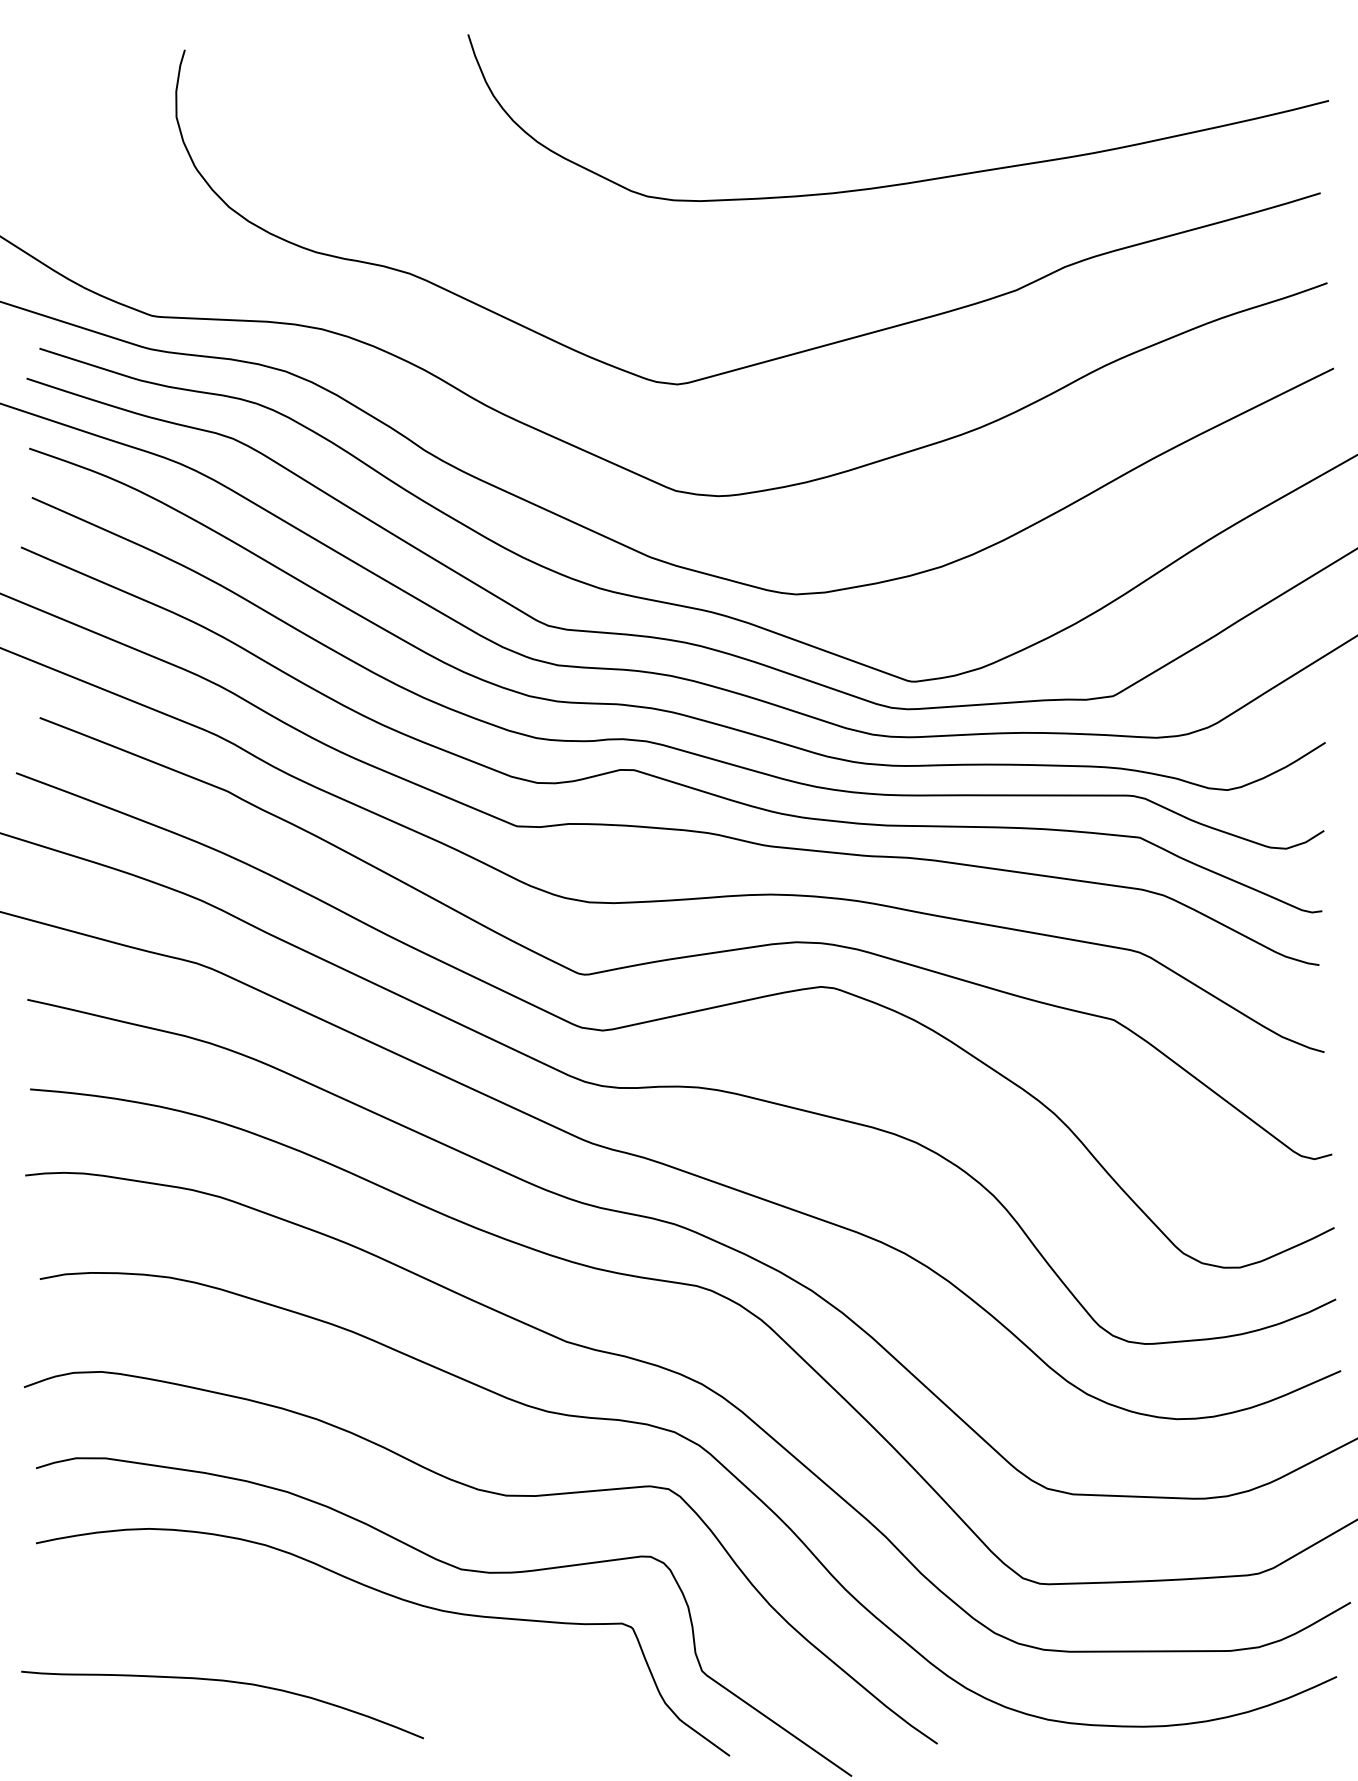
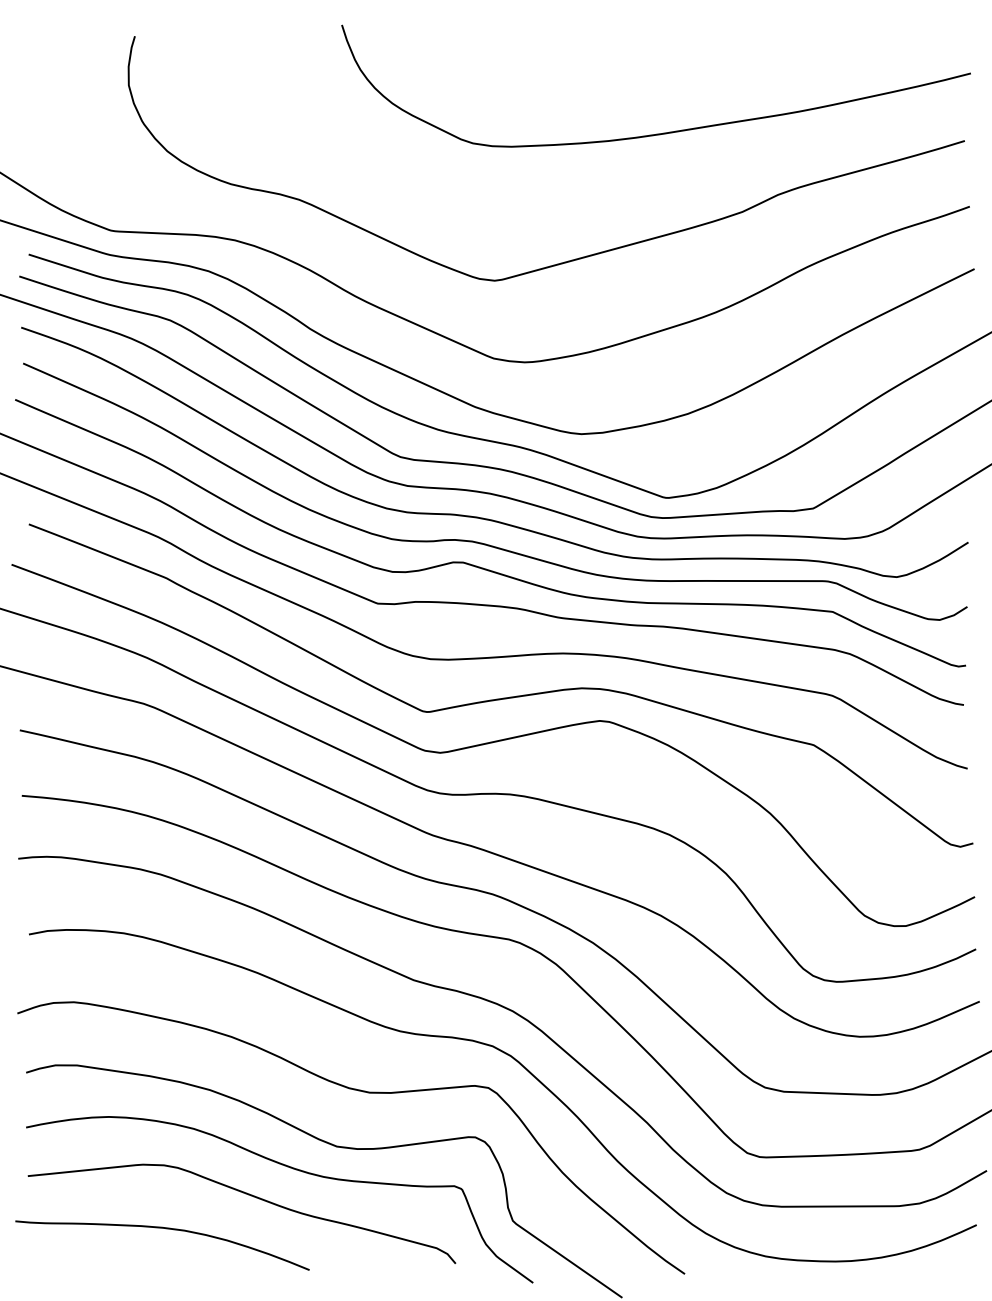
curve: (341, 1636) -> (249, 1195), added

